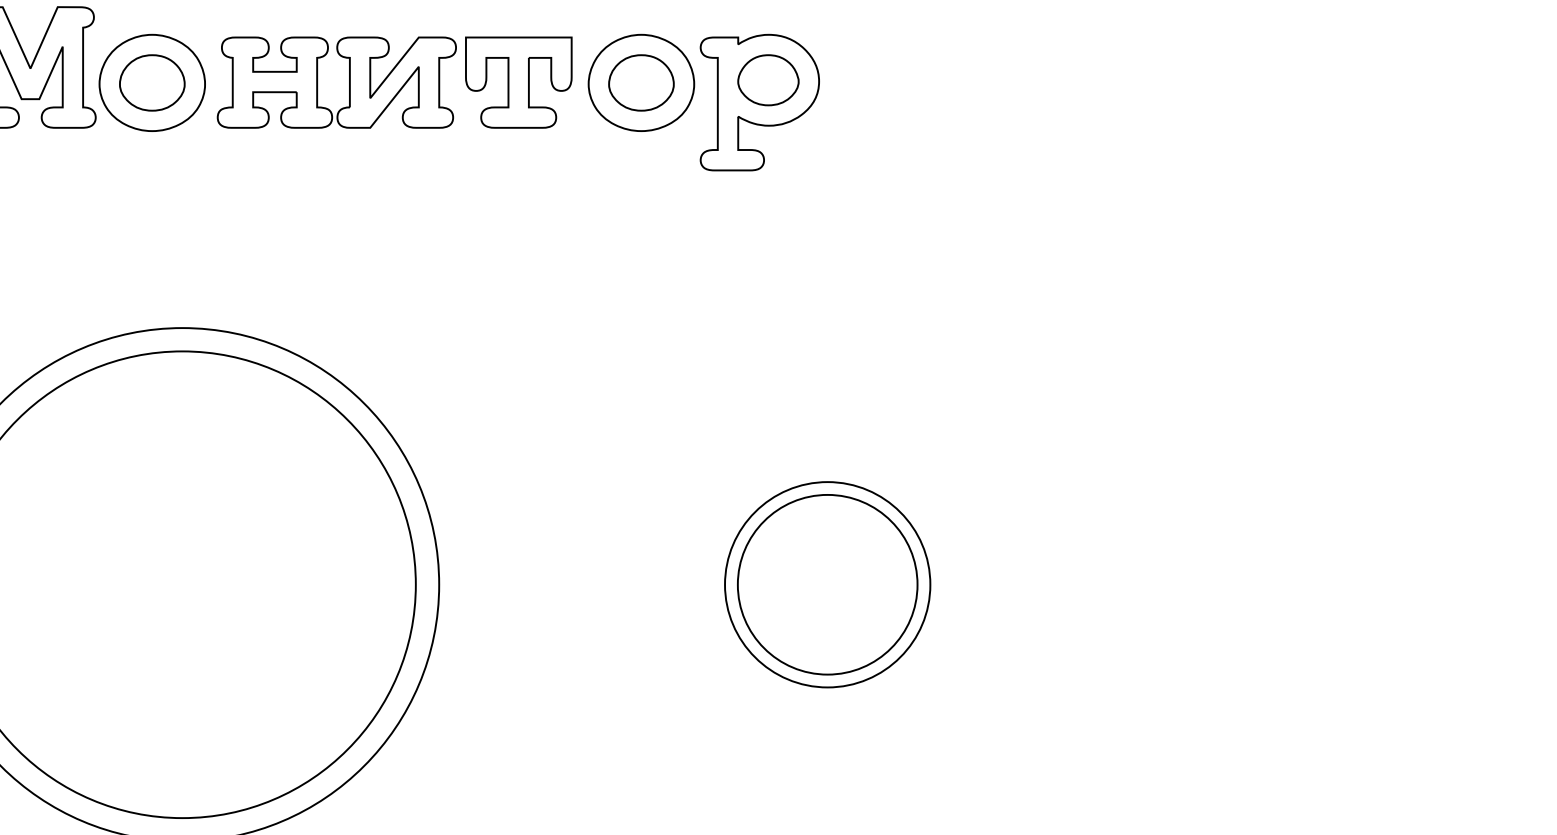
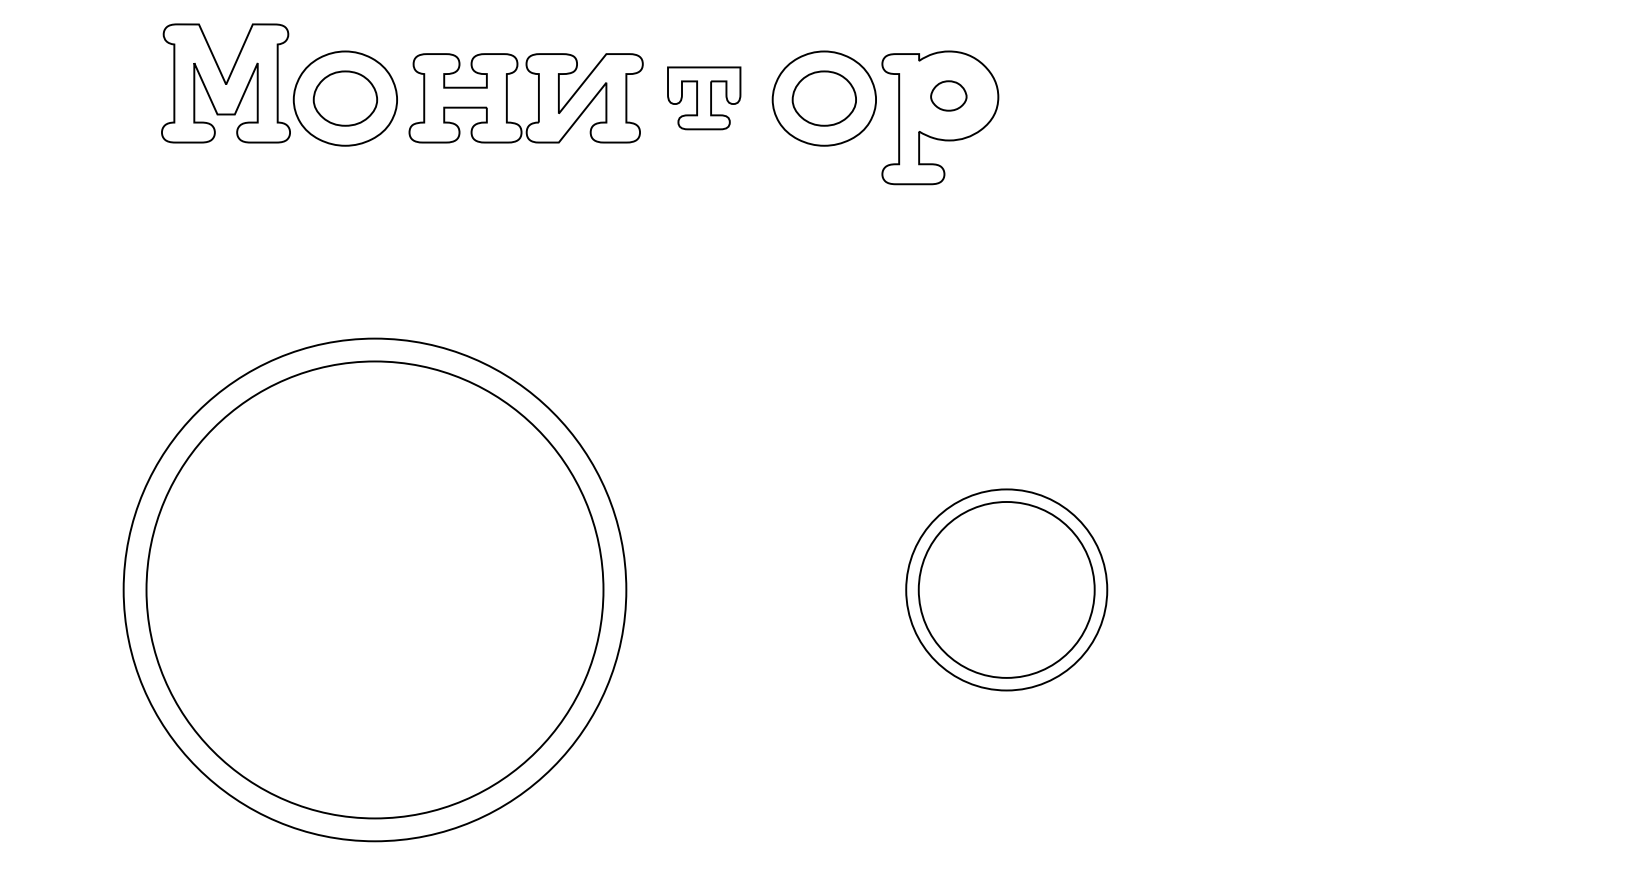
part: (768, 79) -> (948, 95), size x0.6
part: (517, 82) -> (703, 98), size x0.7

